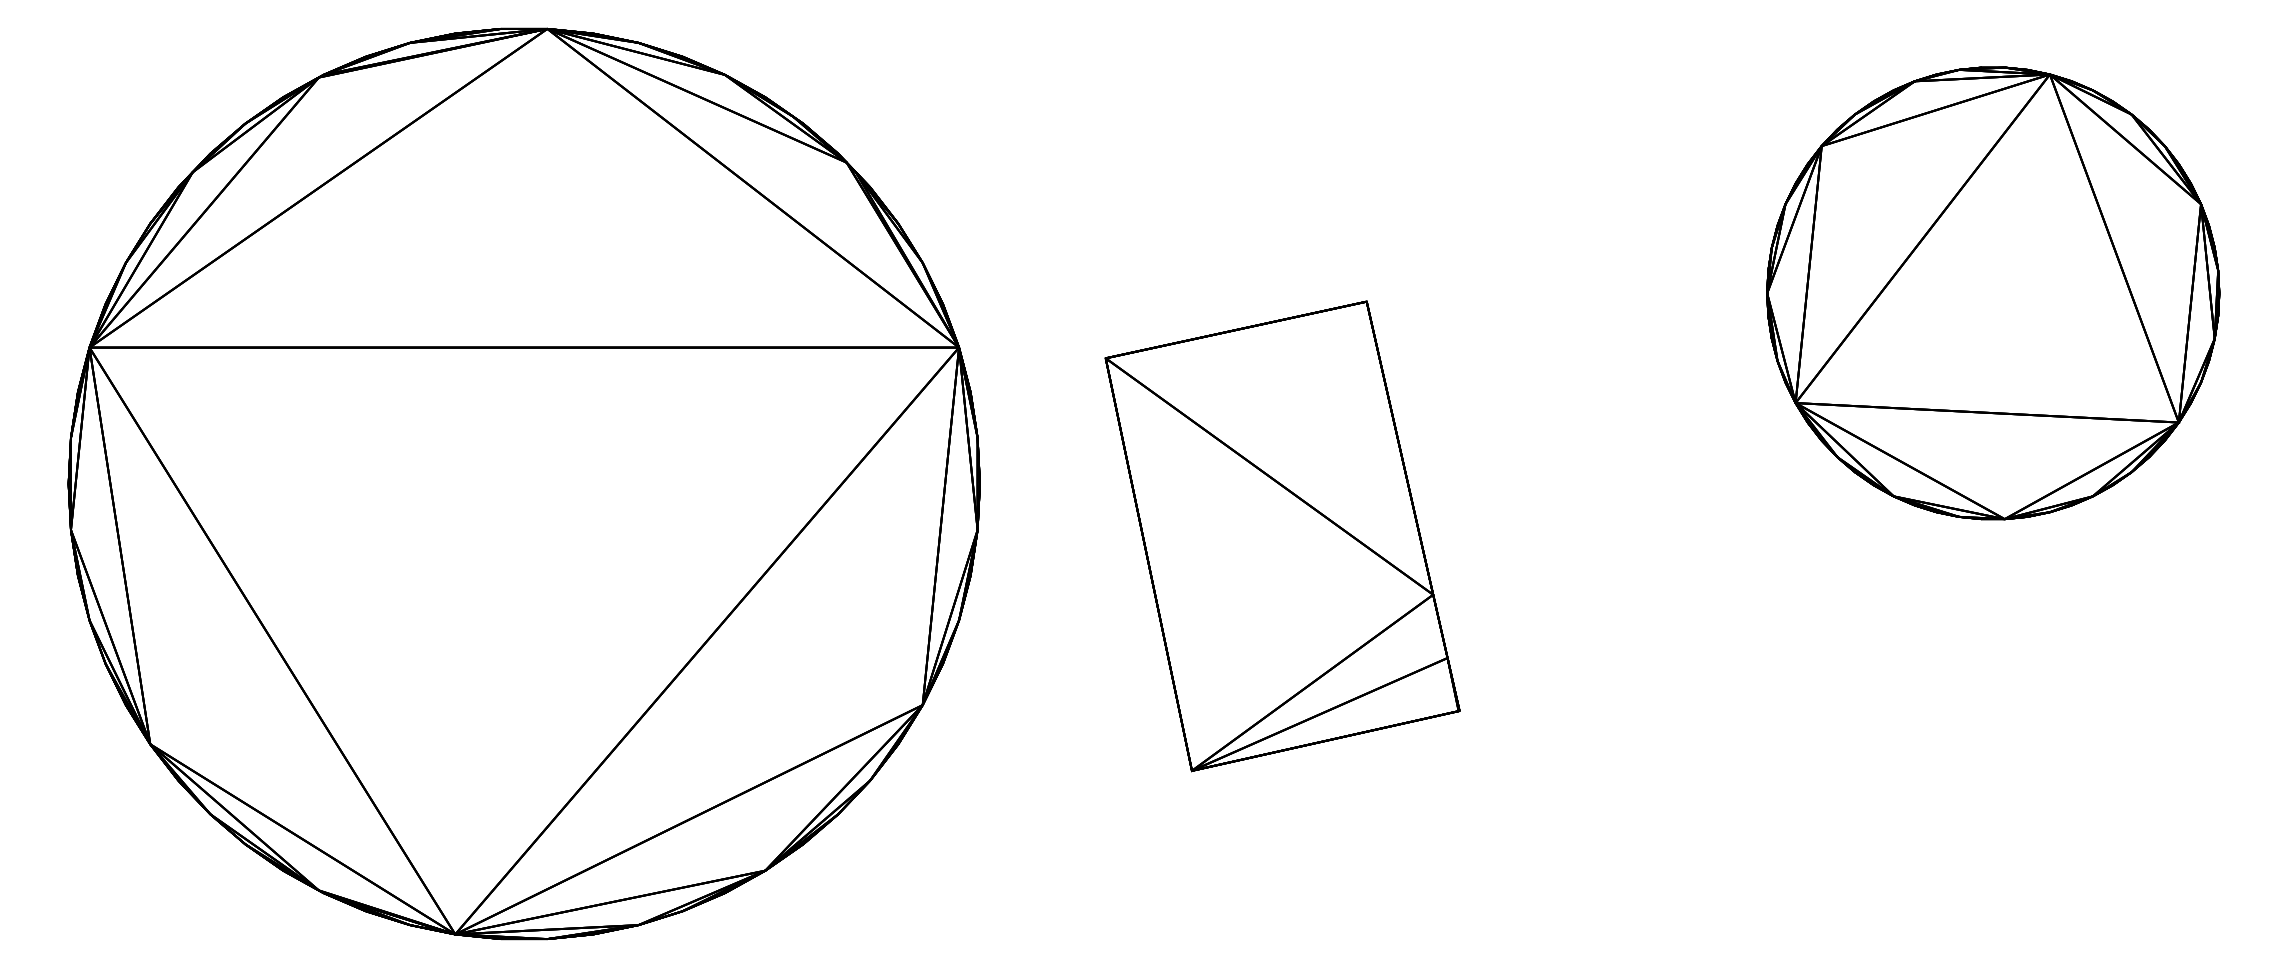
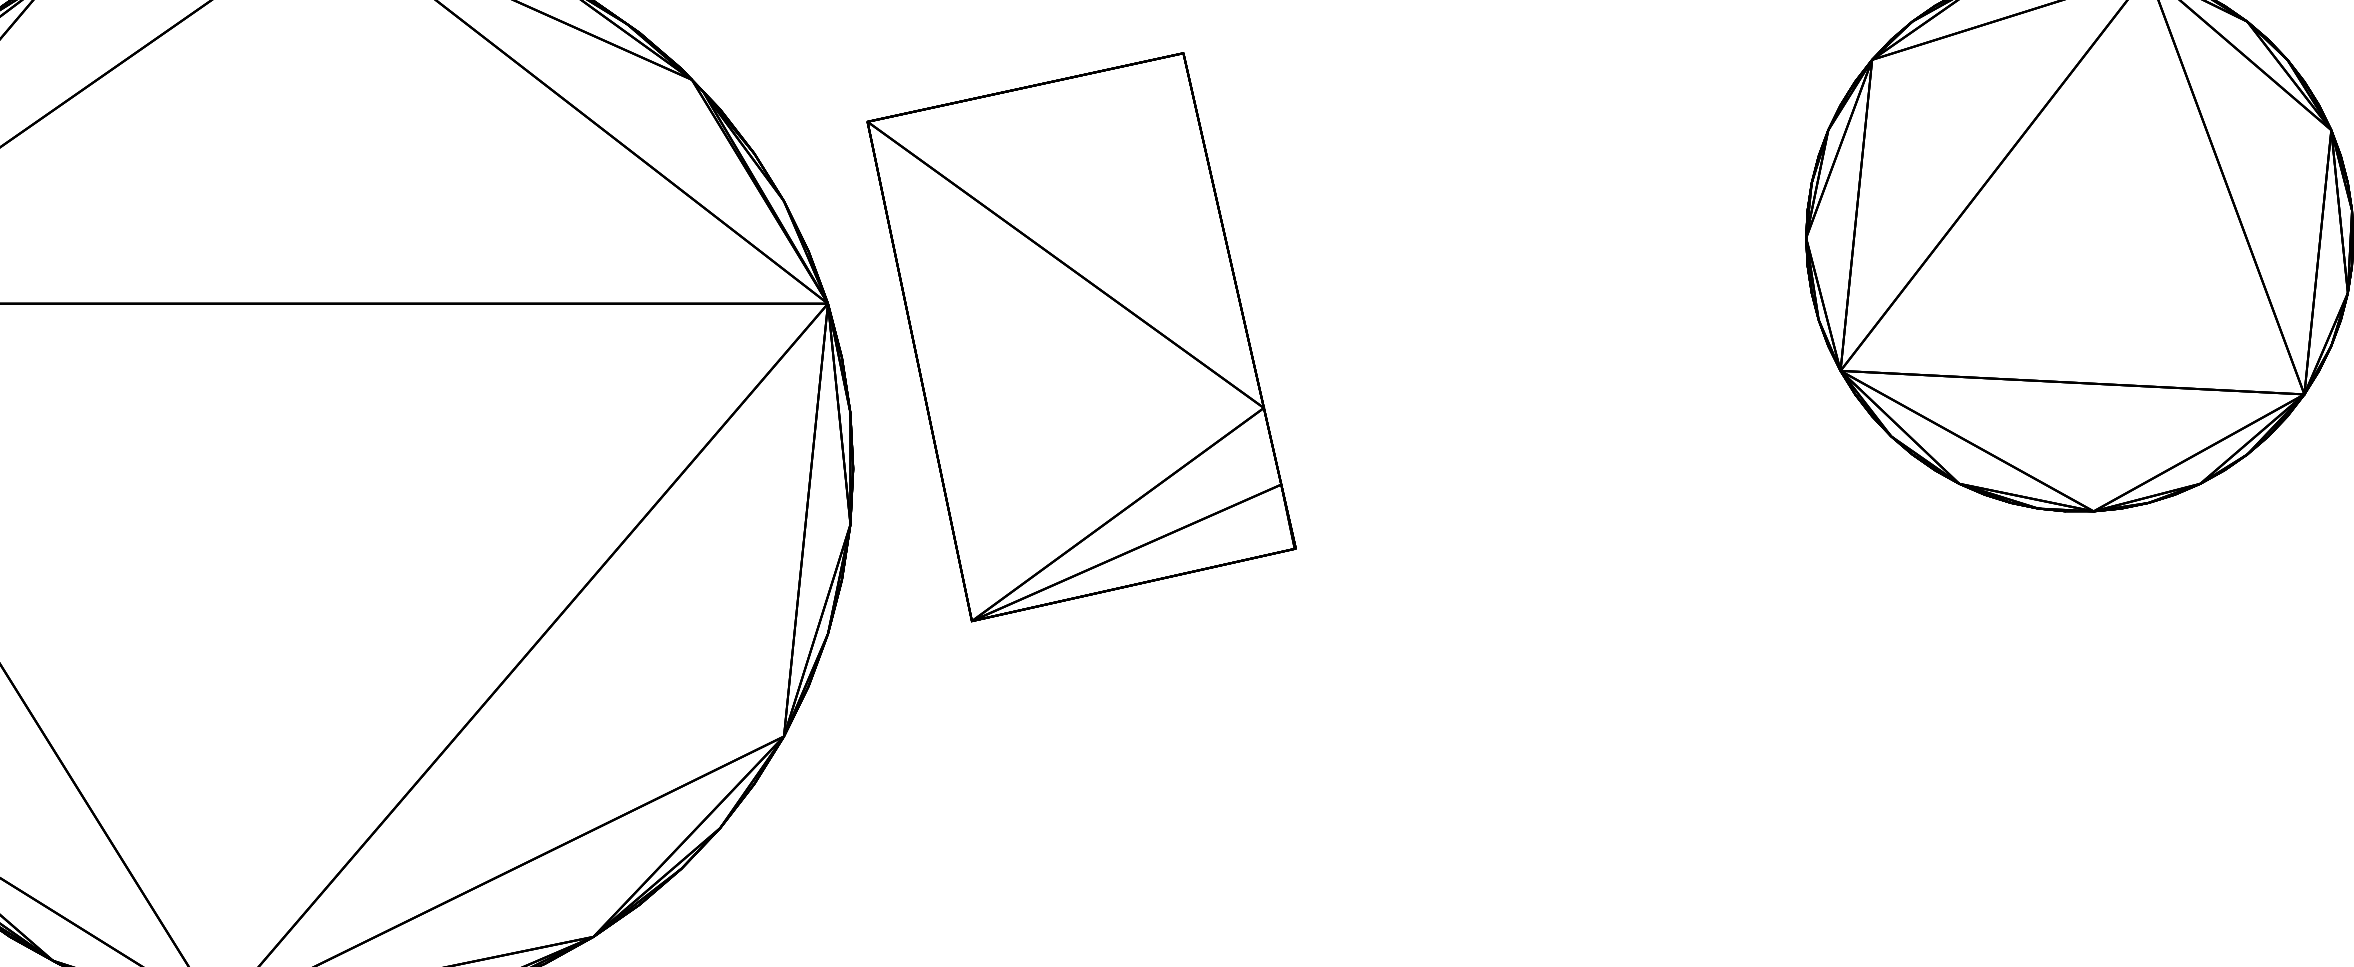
part: (1282, 536) -> (1081, 337), moved

